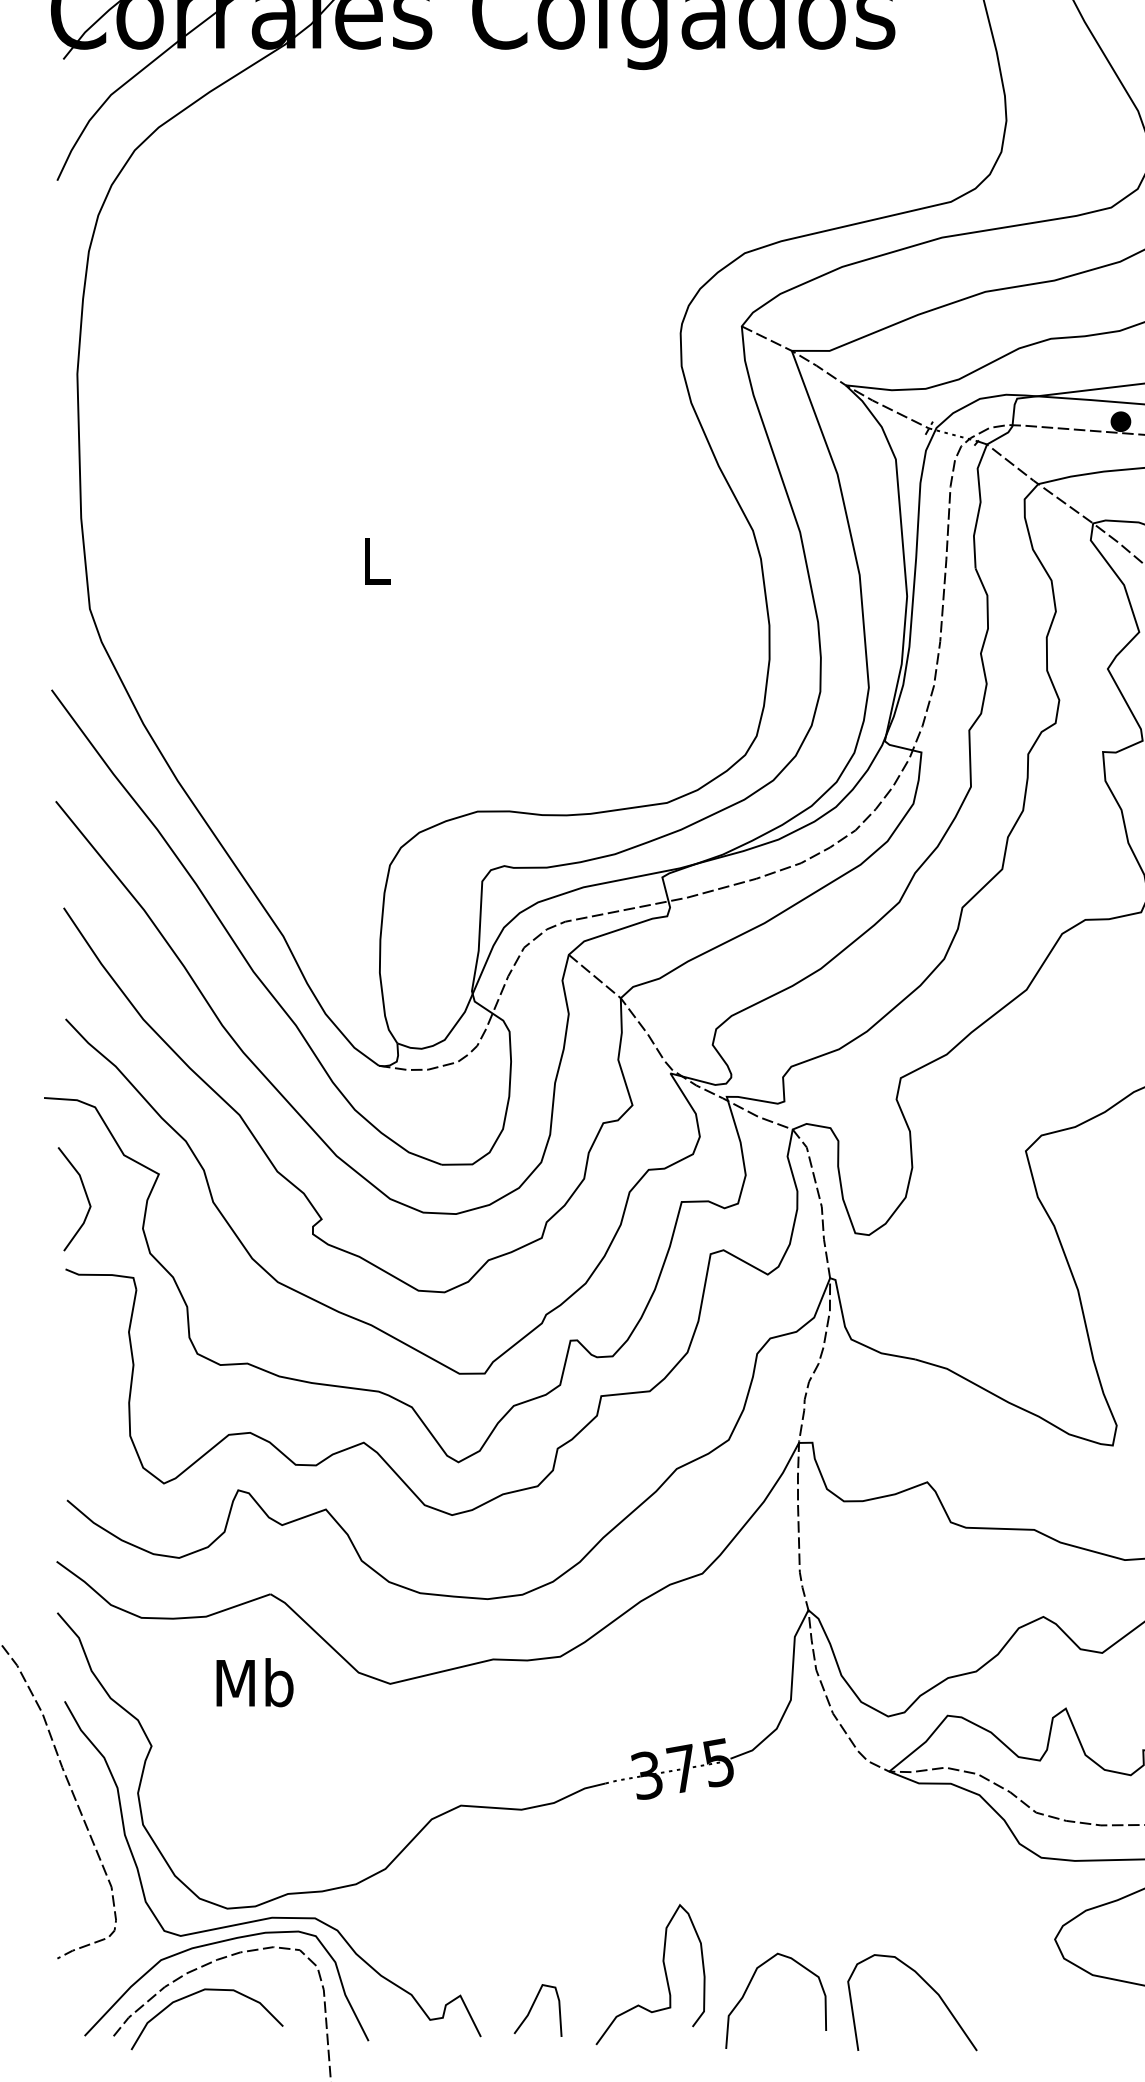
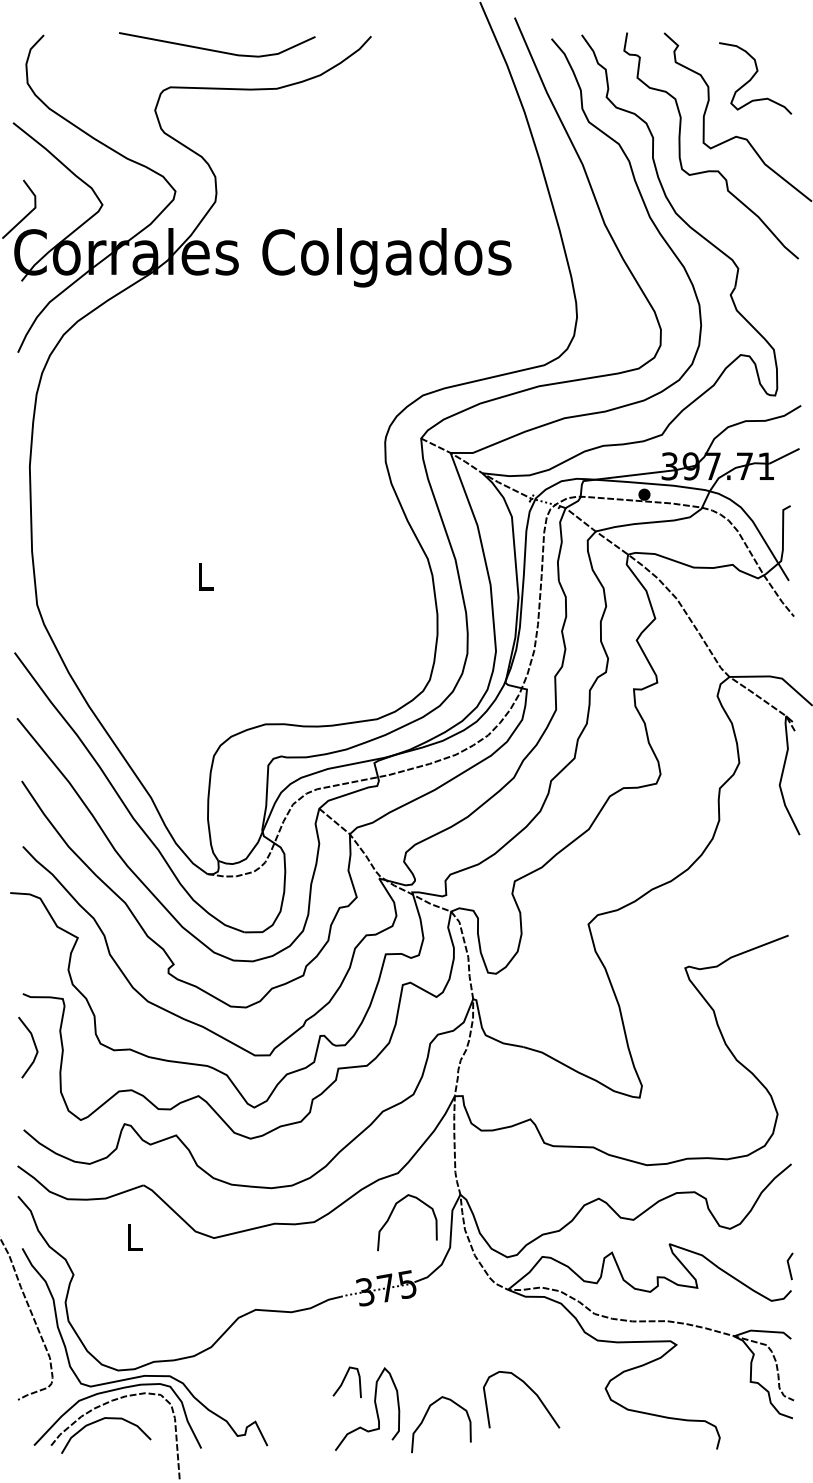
line: (85, 1197) -> (34, 1046), moved
curve: (691, 1645) -> (391, 1215), added
text: (255, 1682) -> (134, 1237), Mb -> L
curve: (927, 1986) -> (530, 1390), moved
curve: (533, 2007) -> (344, 1380), moved

